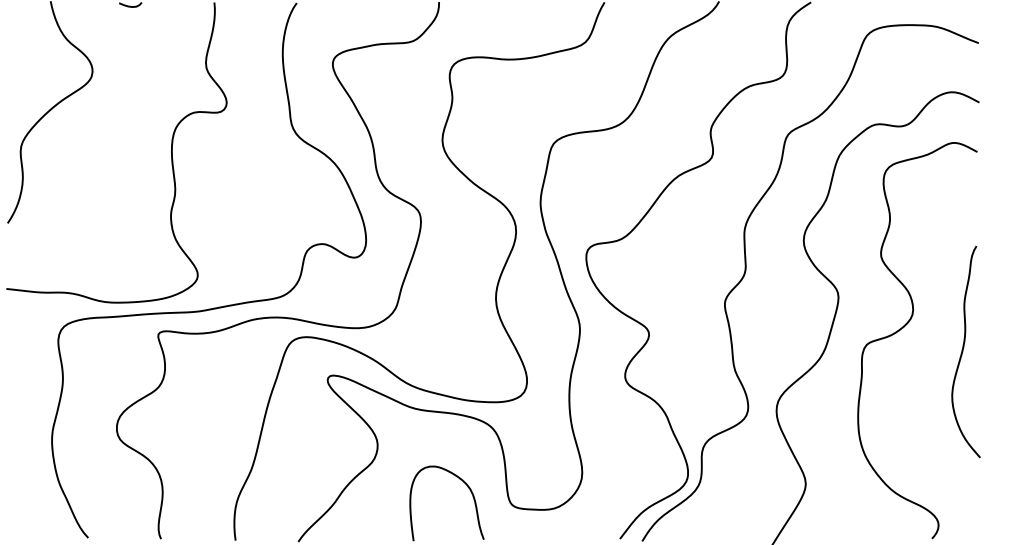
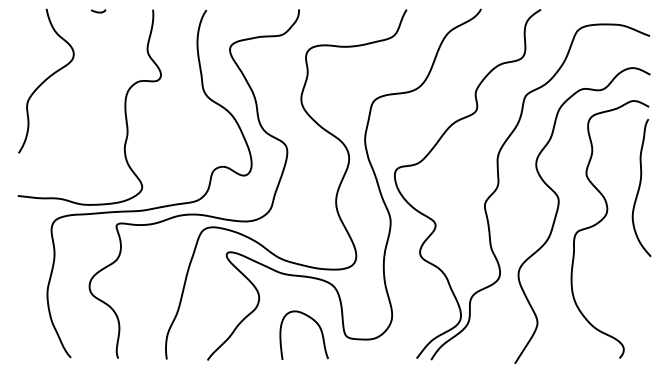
curve: (964, 351) -> (640, 187), moved

